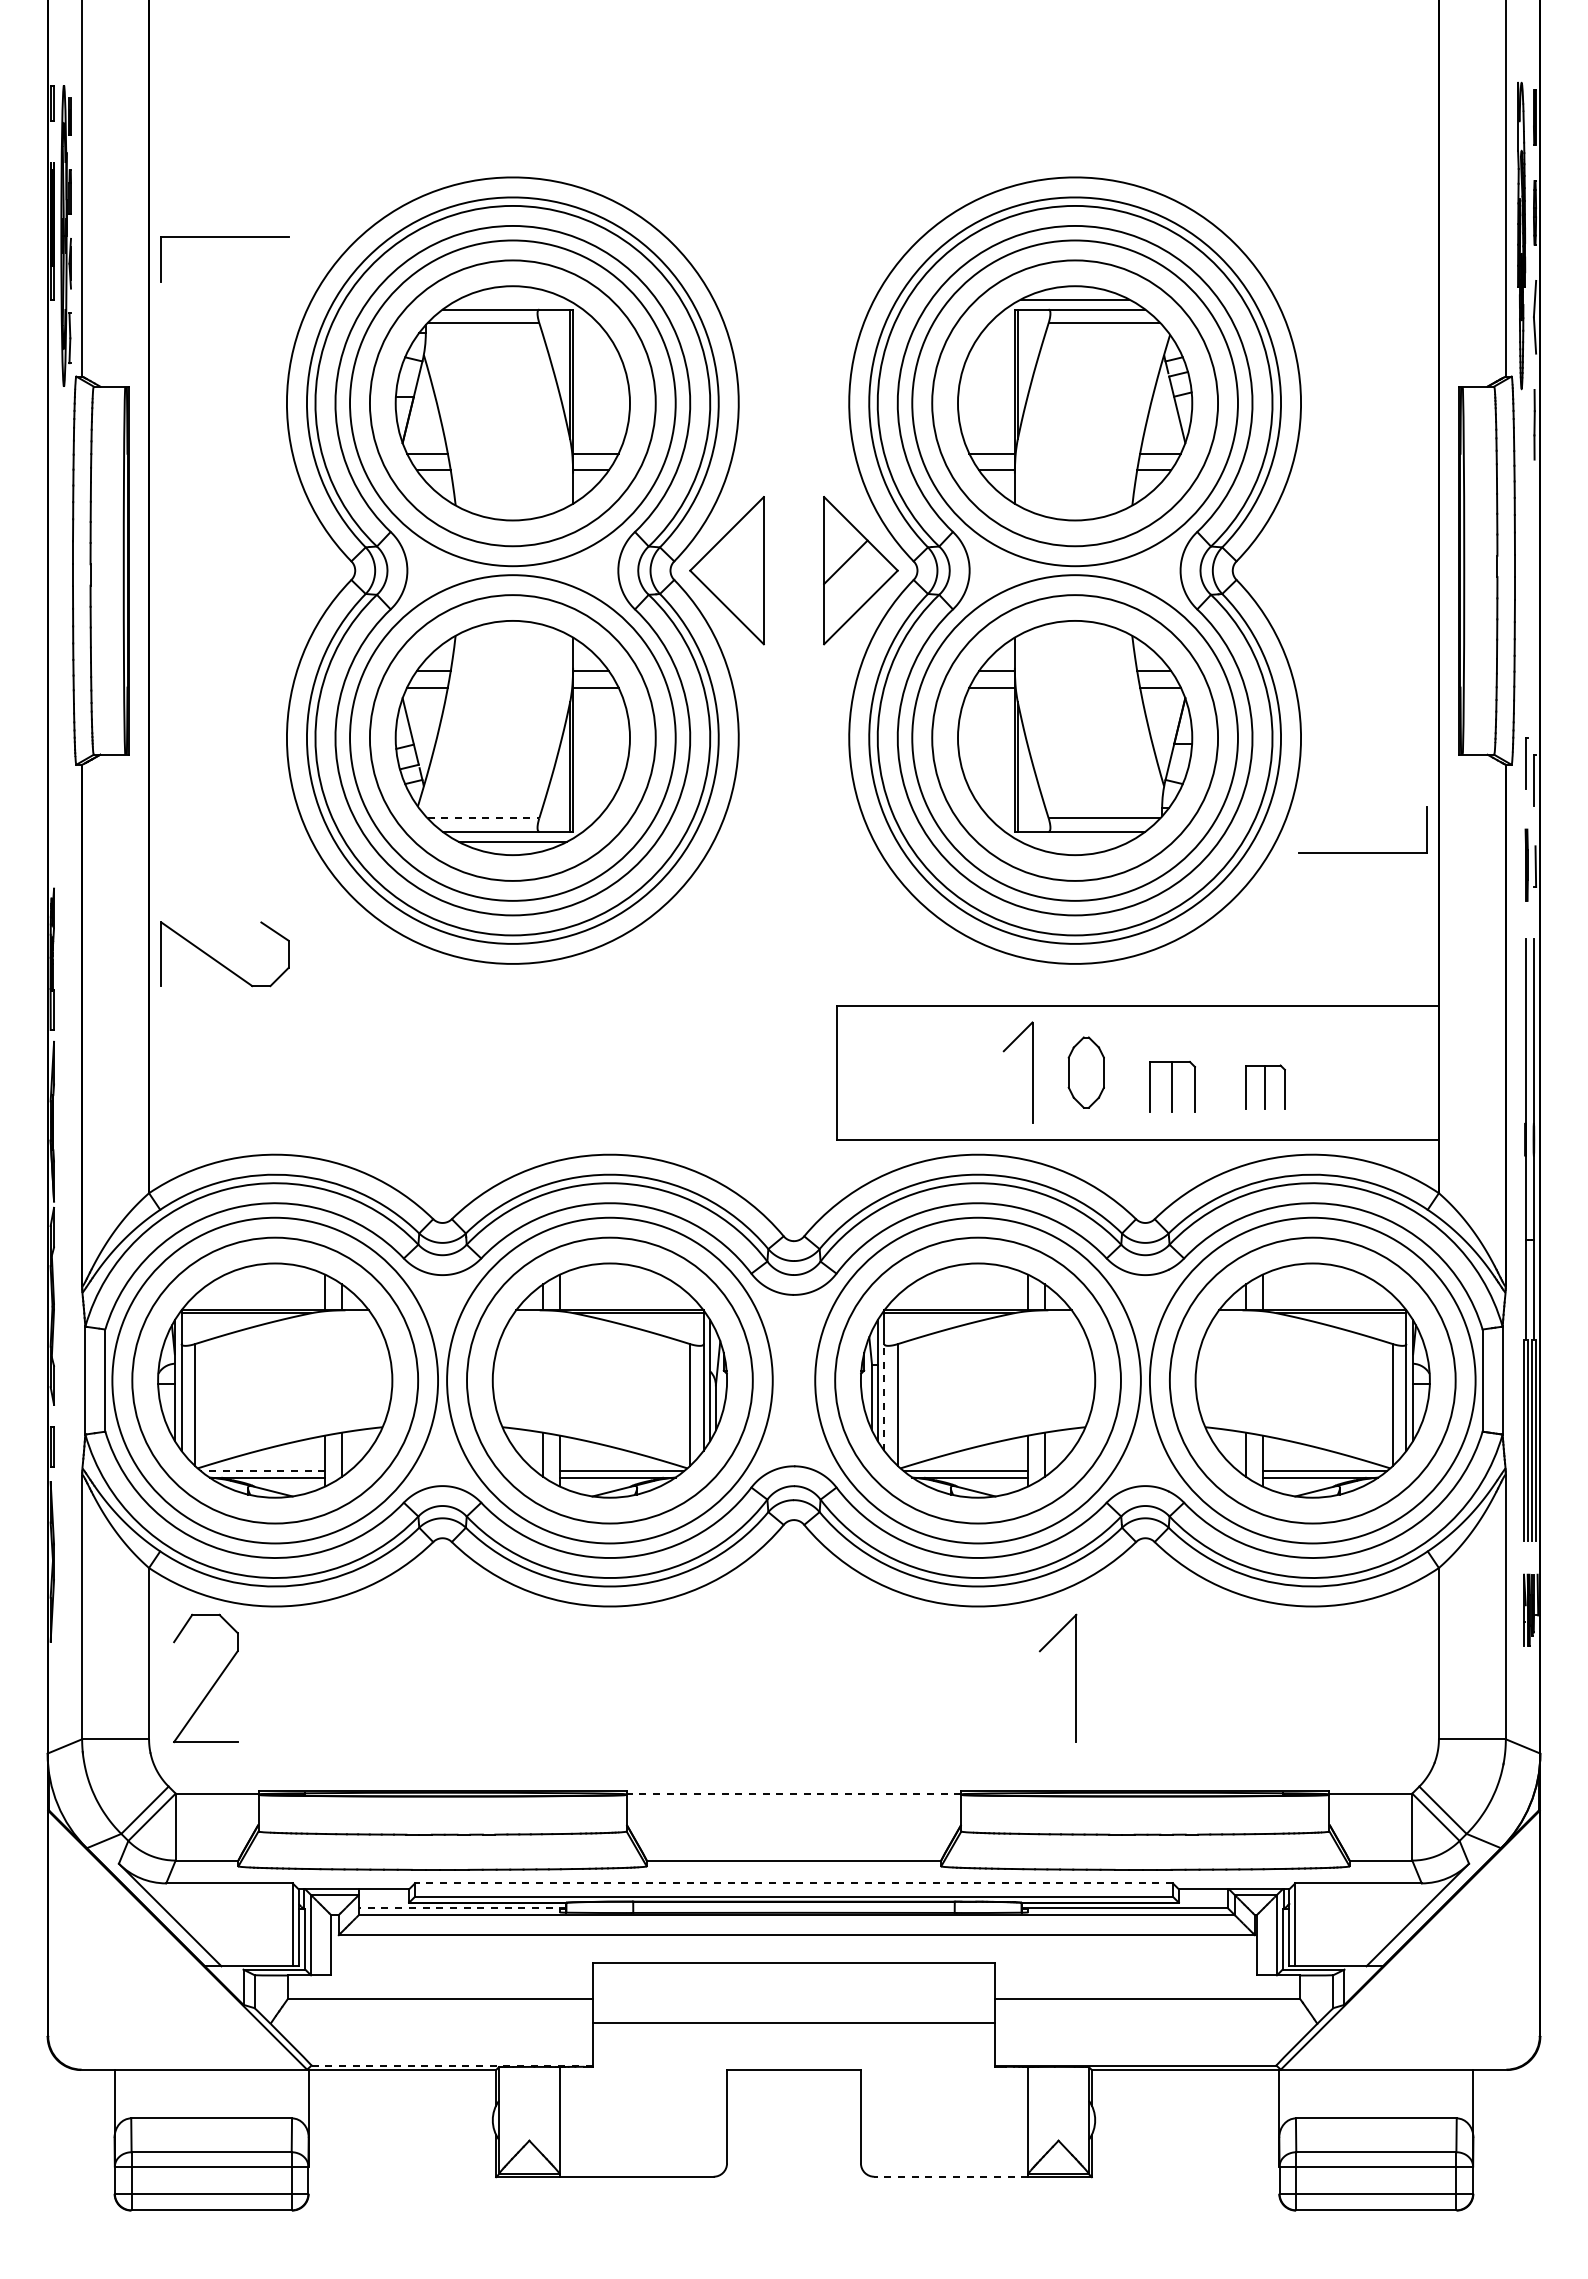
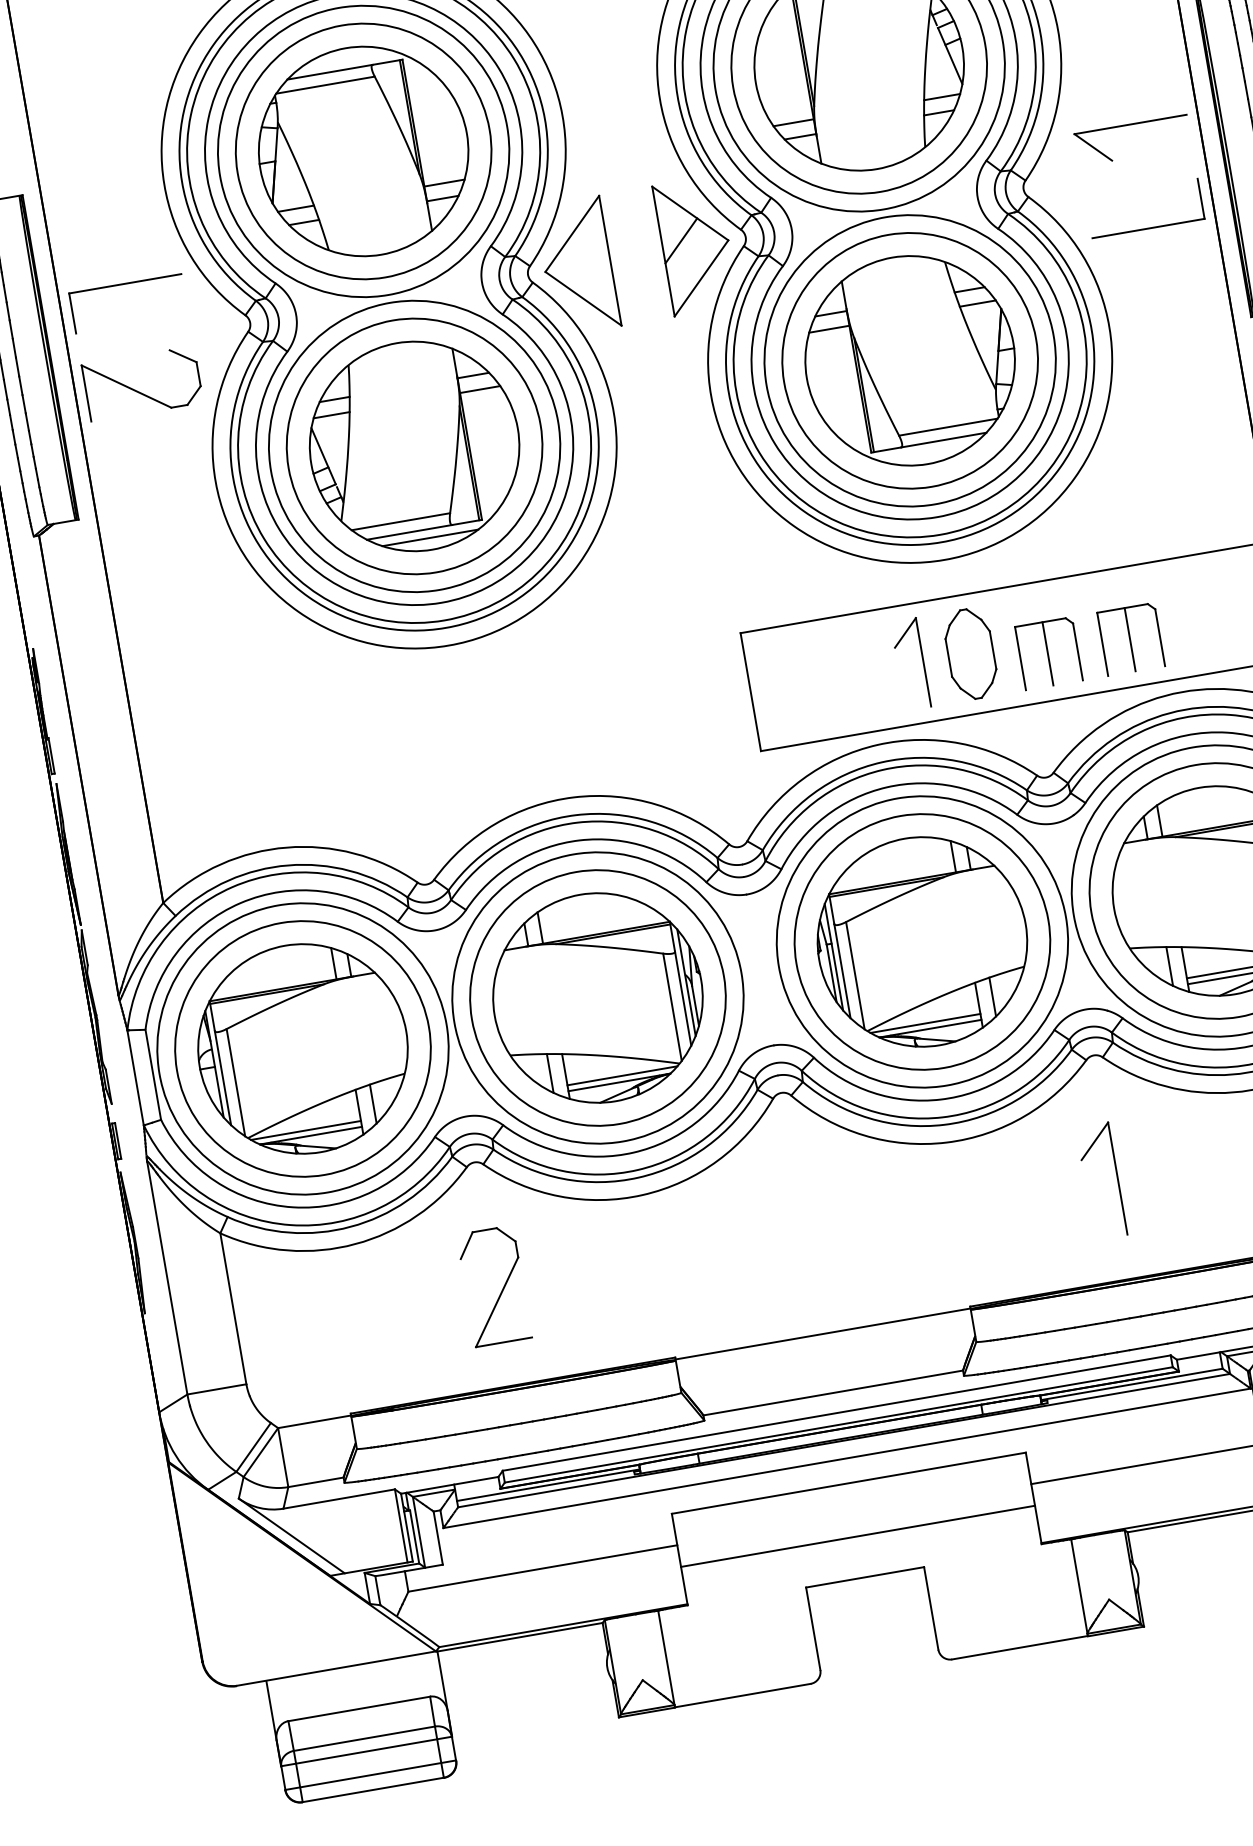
part: (224, 237) -> (124, 284), moved
part: (1362, 520) -> (1130, 125), added
line: (483, 818) -> (400, 521), dashed -> solid
part: (1362, 852) -> (1148, 228), moved
part: (219, 961) -> (138, 391), moved
part: (1086, 1072) -> (971, 653), size x1.43
part: (1172, 1086) -> (1049, 653), size x1.43
part: (1265, 1086) -> (1130, 638), size x1.67
line: (884, 1397) -> (842, 971), dashed -> solid
line: (262, 1470) -> (305, 1130), dashed -> solid
part: (1075, 1677) -> (1116, 1177), moved
part: (214, 1682) -> (502, 1288), moved
line: (793, 1793) -> (822, 1333), dashed -> solid
line: (793, 1883) -> (836, 1413), dashed -> solid
line: (462, 1907) -> (548, 1484), dashed -> solid
line: (452, 2065) -> (563, 1625), dashed -> solid
line: (951, 2176) -> (1020, 1647), dashed -> solid

